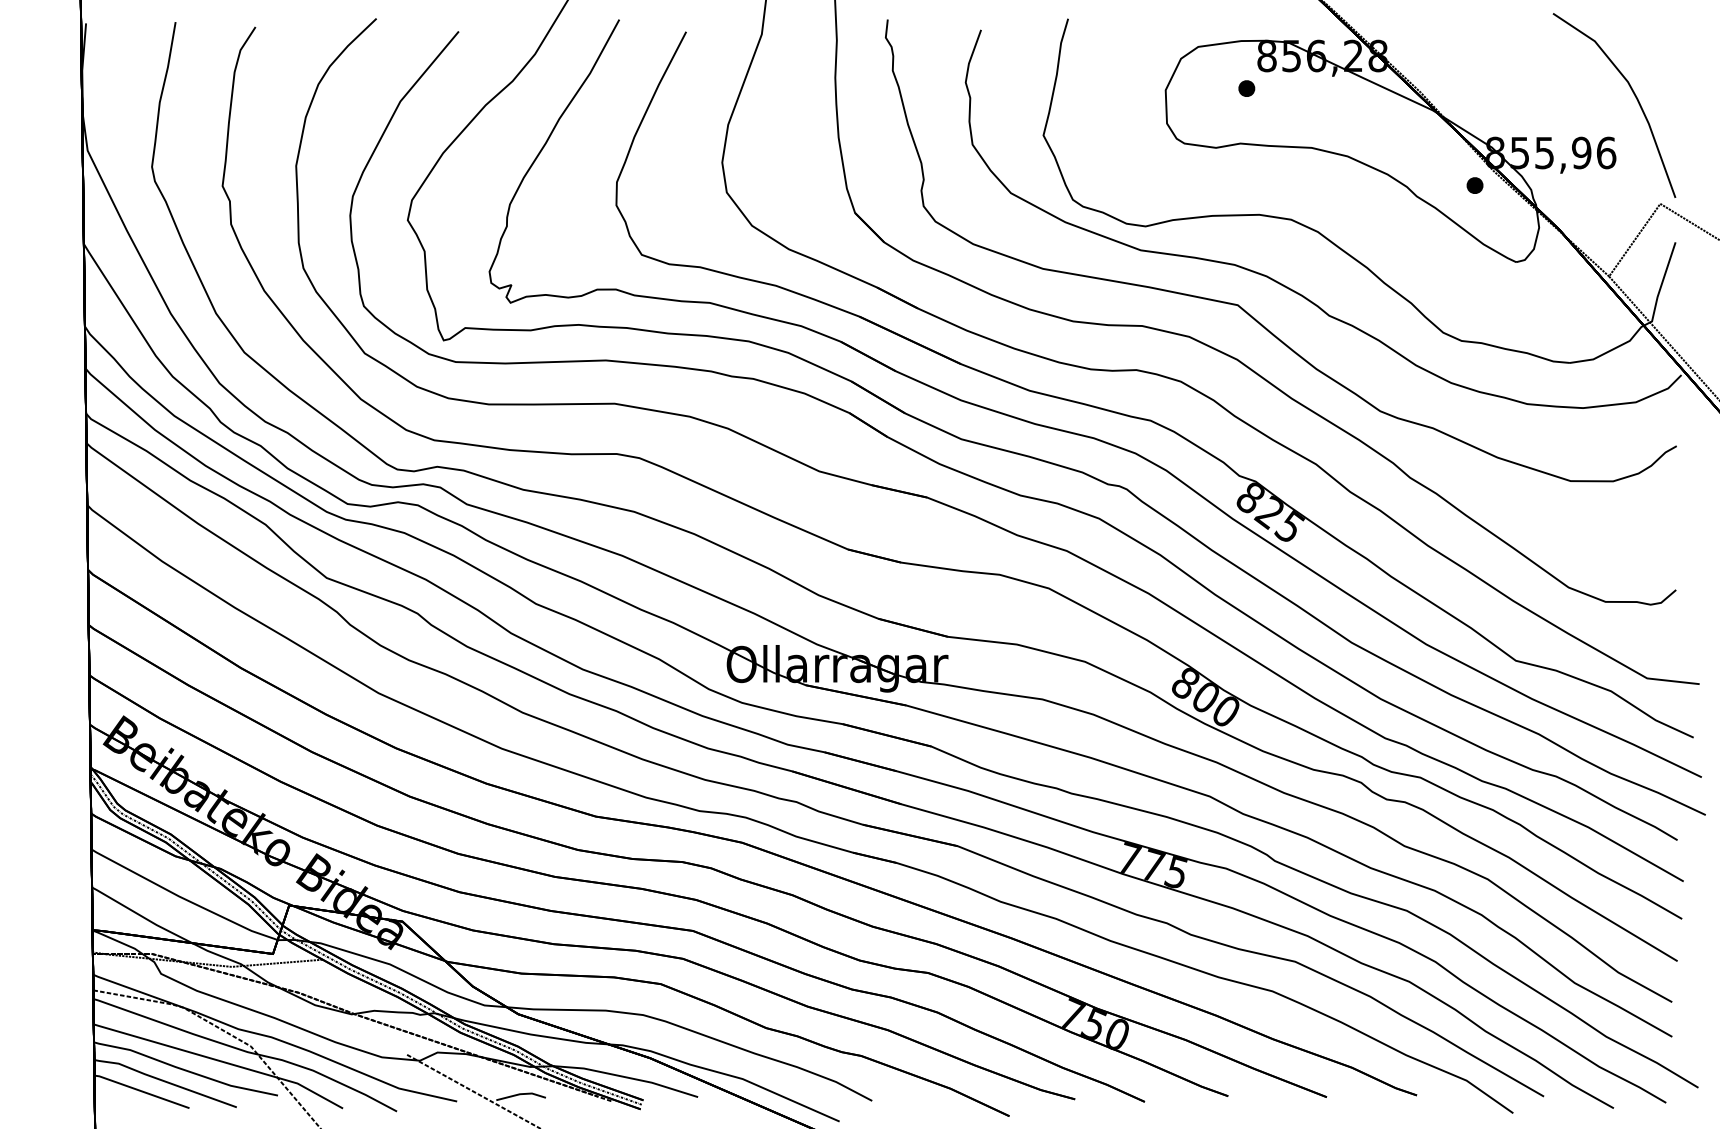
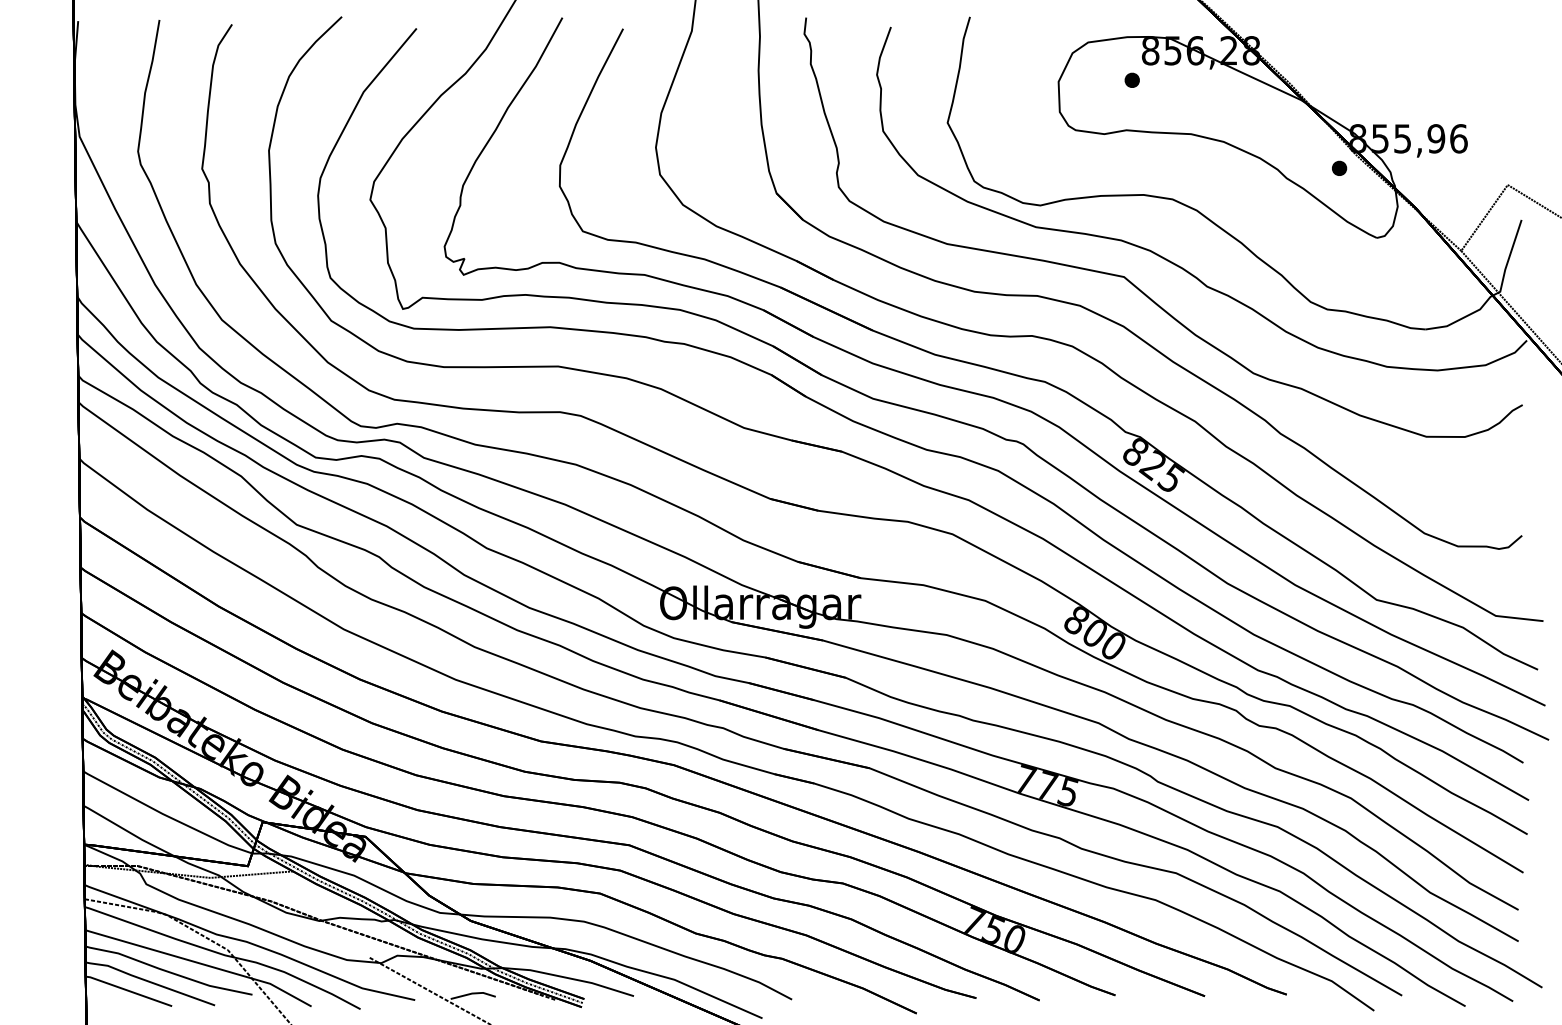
curve: (1632, 93) -> (1482, 84), removed

